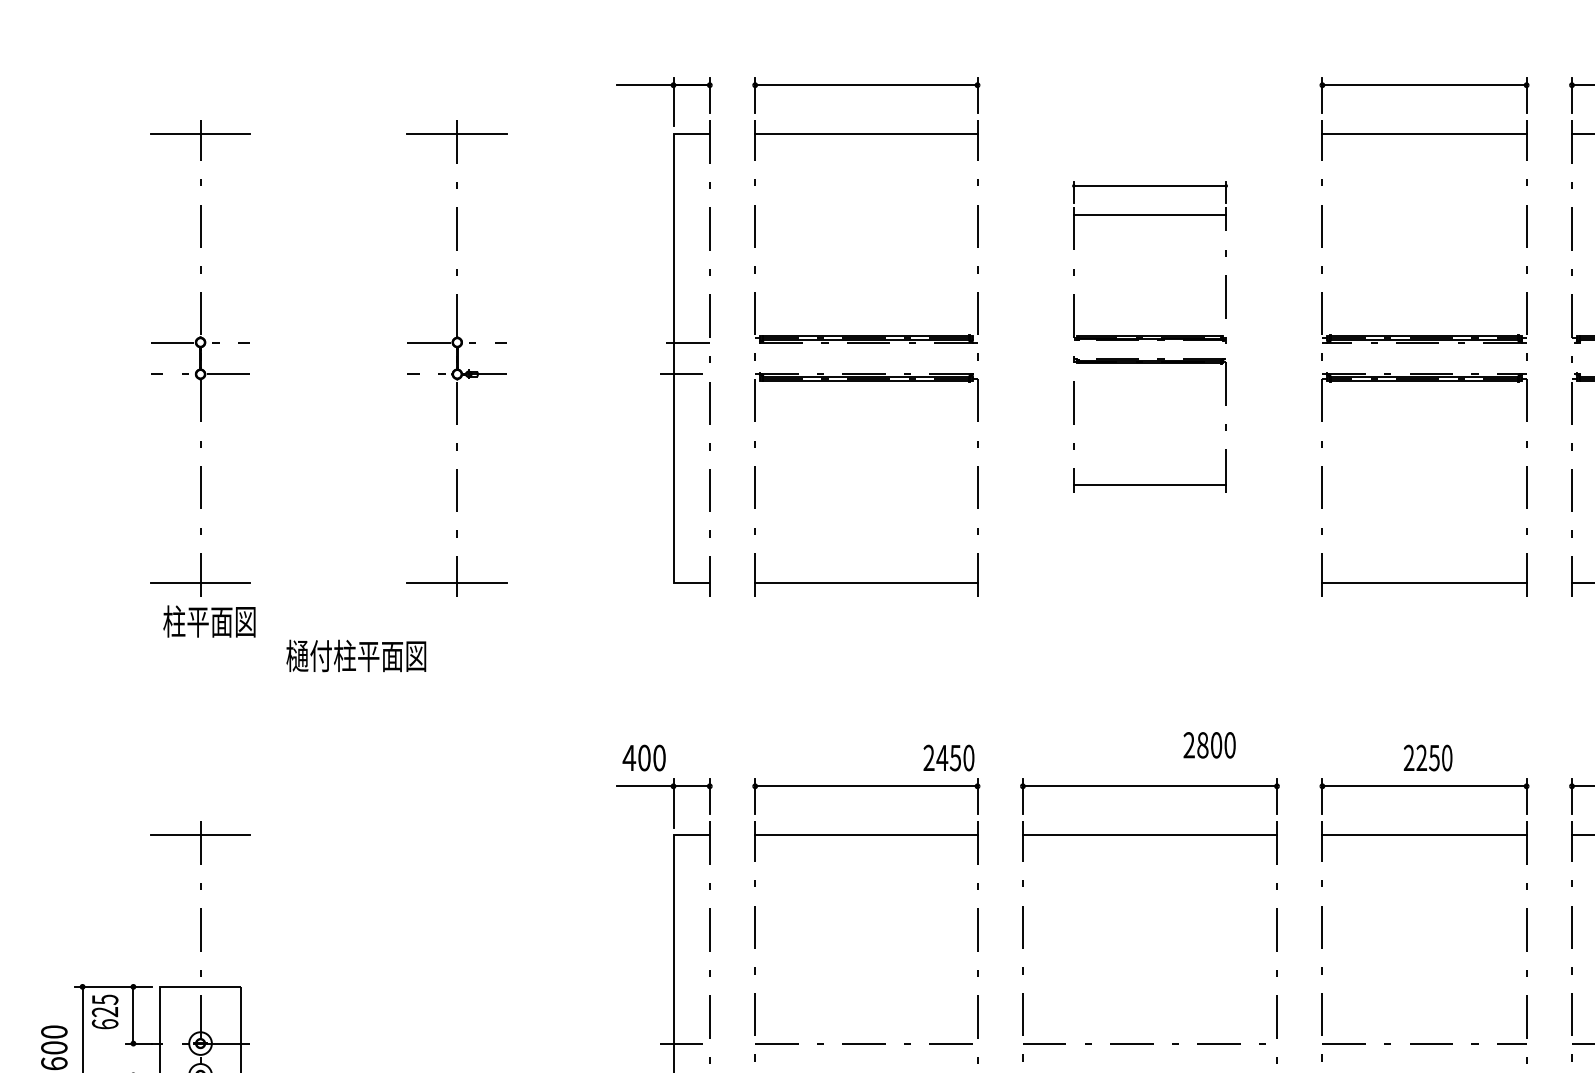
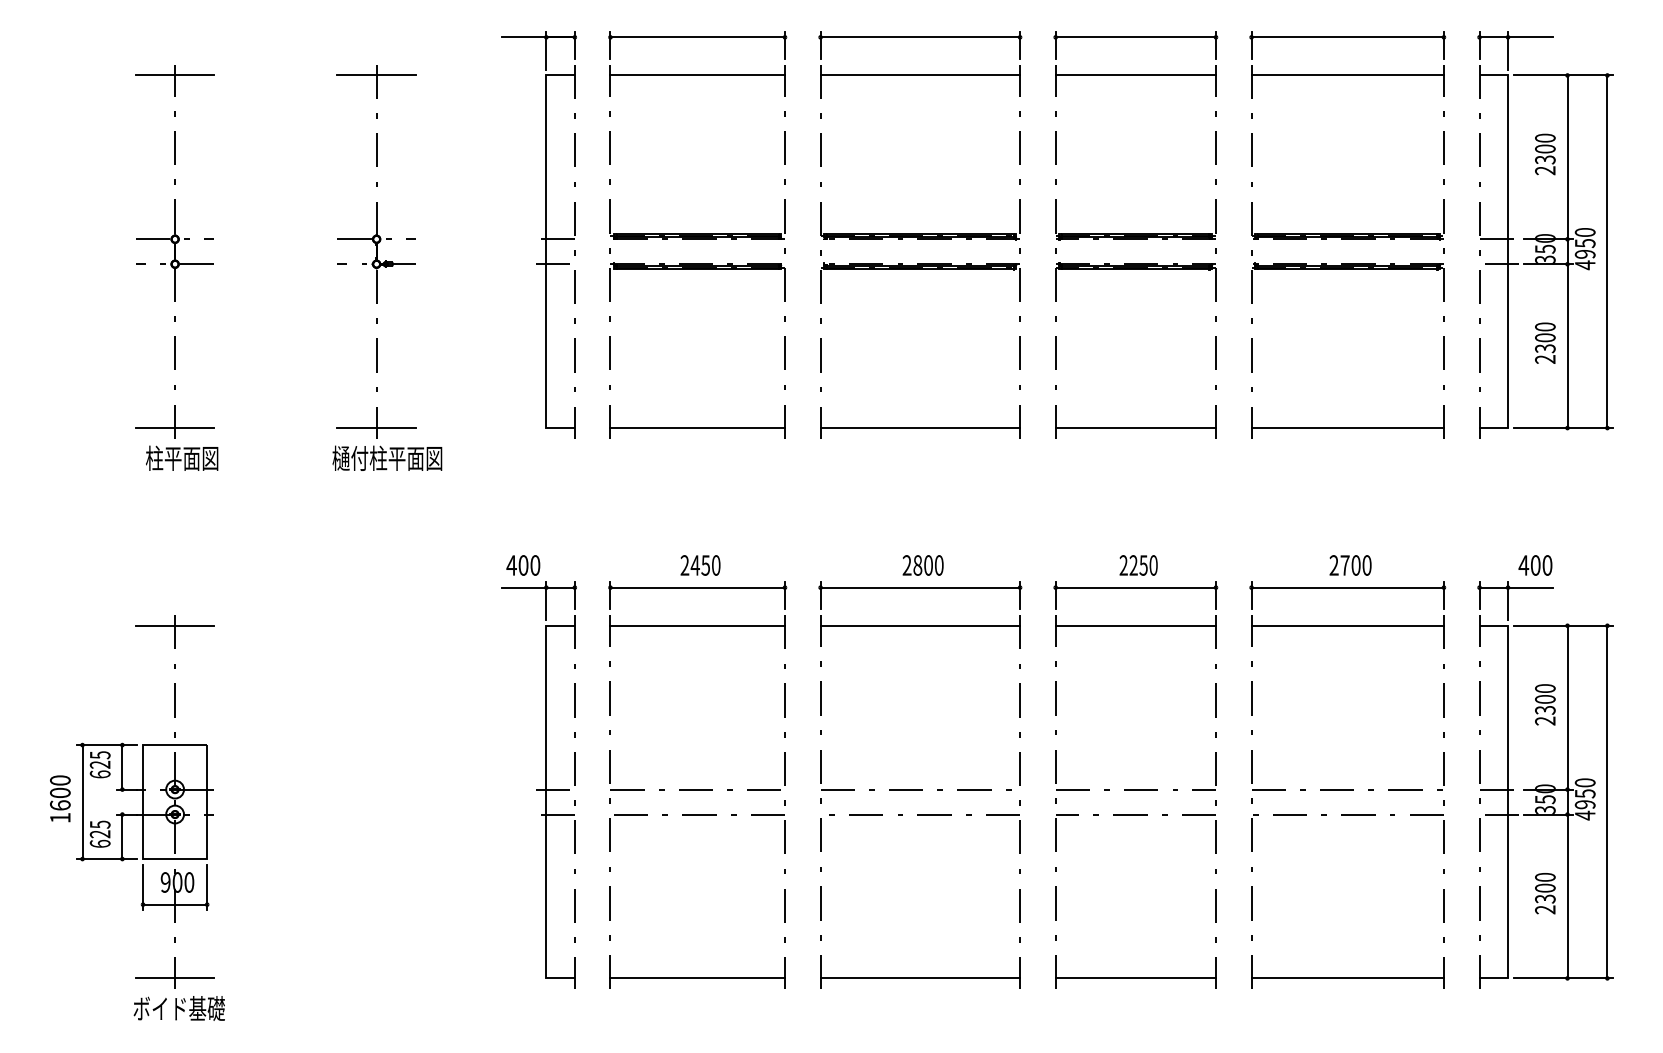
part: (1150, 336) -> (920, 234), size x1.67
text: (356, 654) -> (387, 457), moved
text: (1208, 745) -> (922, 565), moved
text: (948, 758) -> (700, 565), moved

